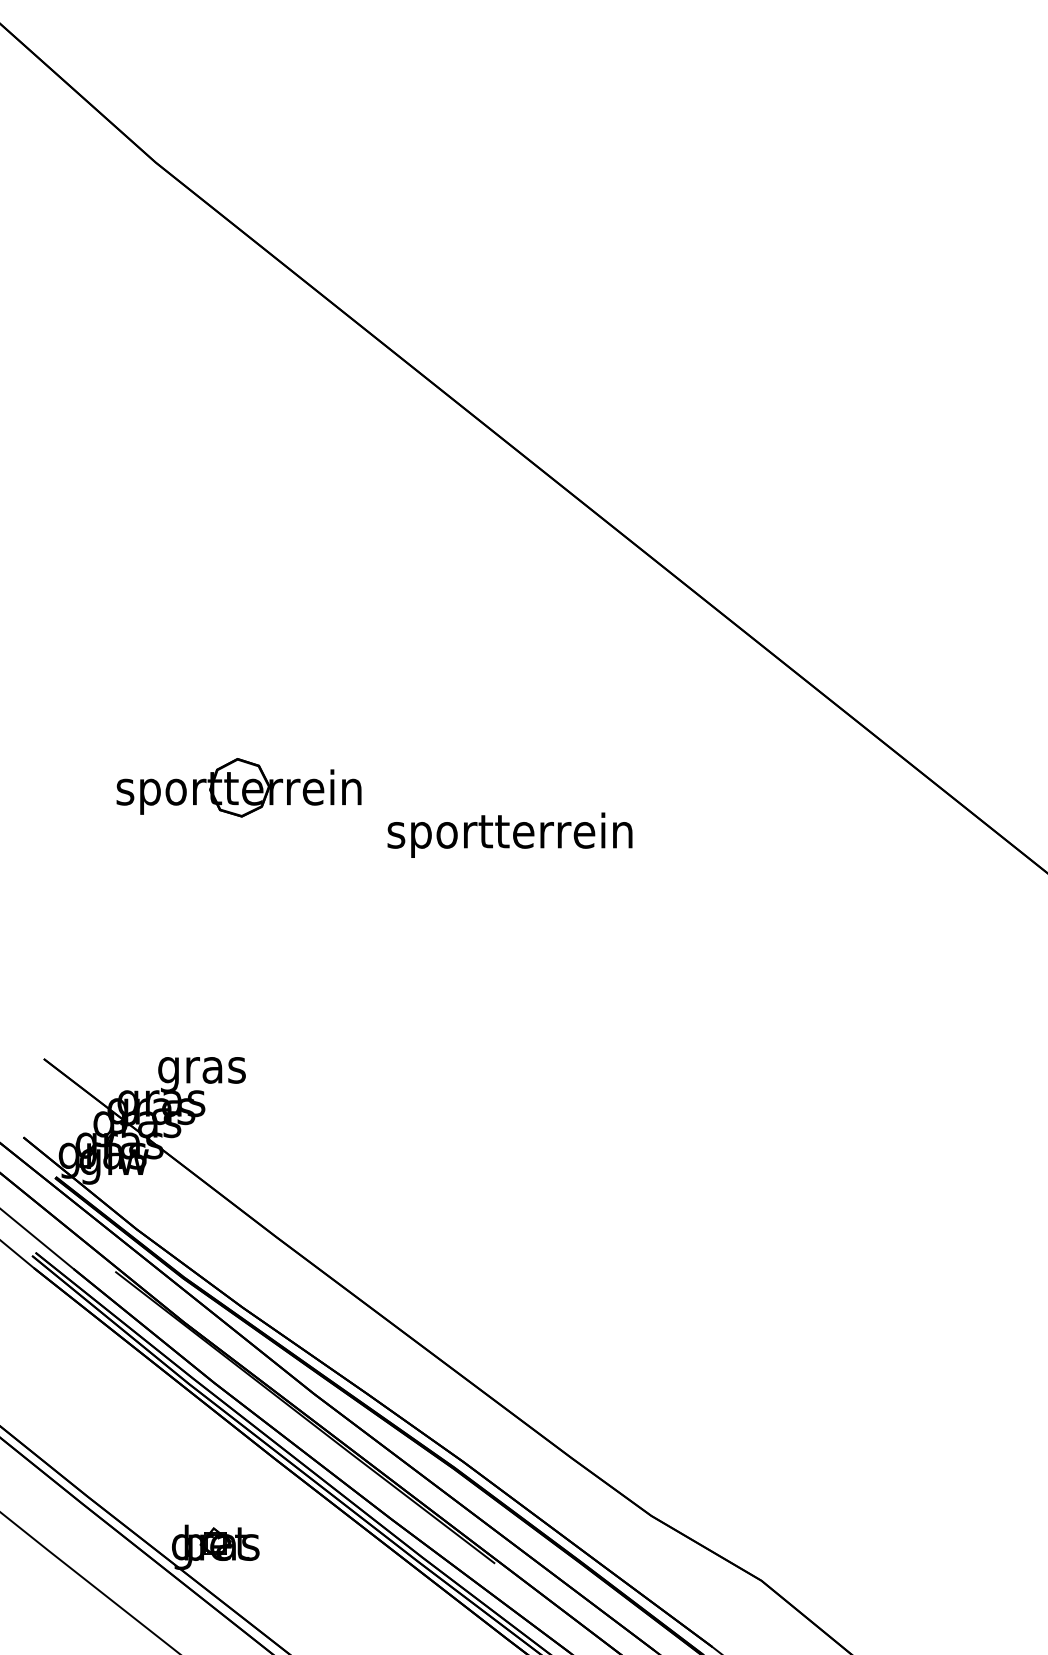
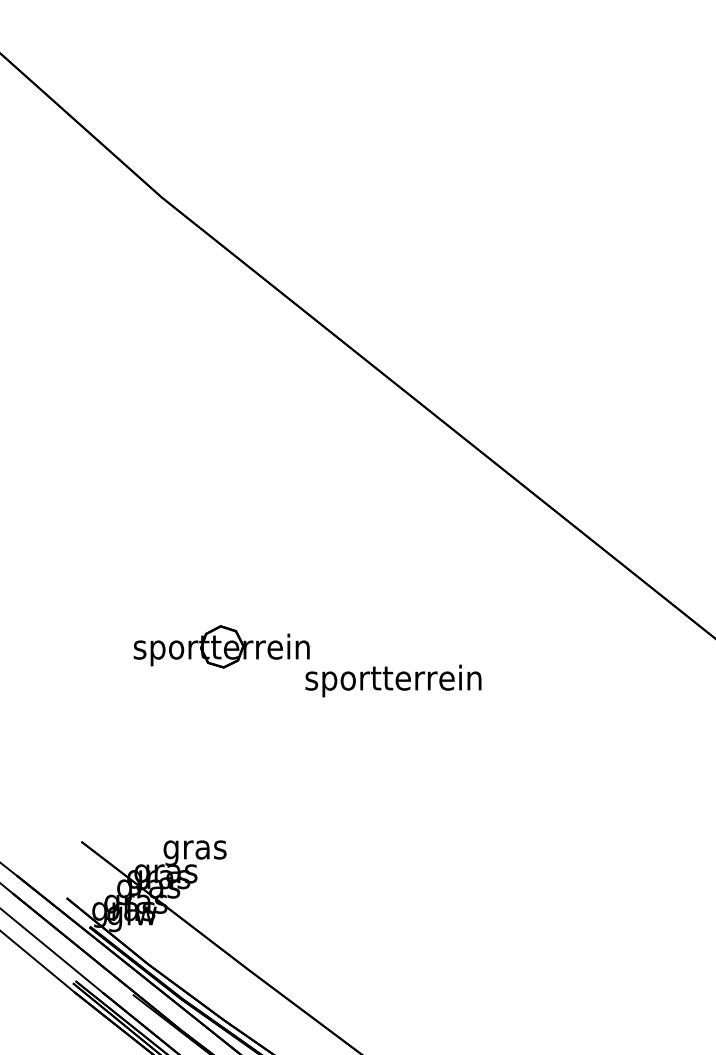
text: (509, 834) -> (393, 680), moved

